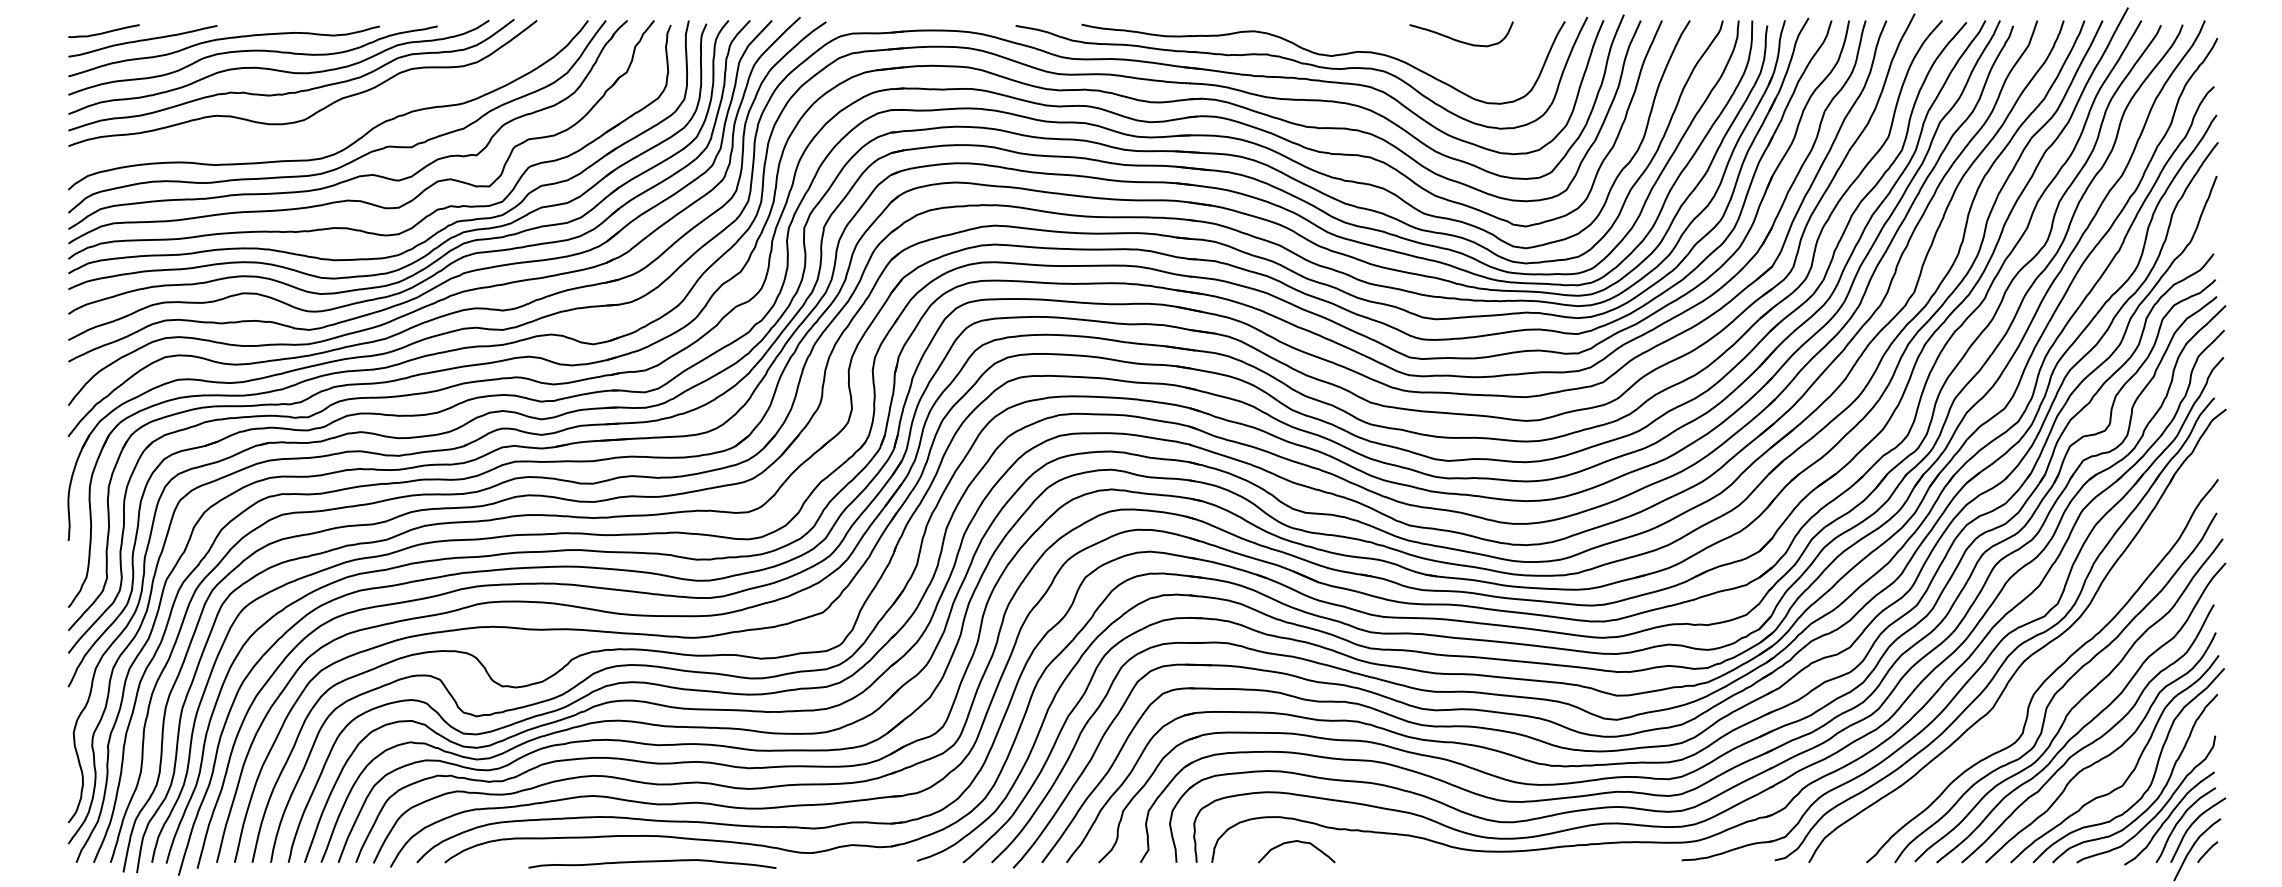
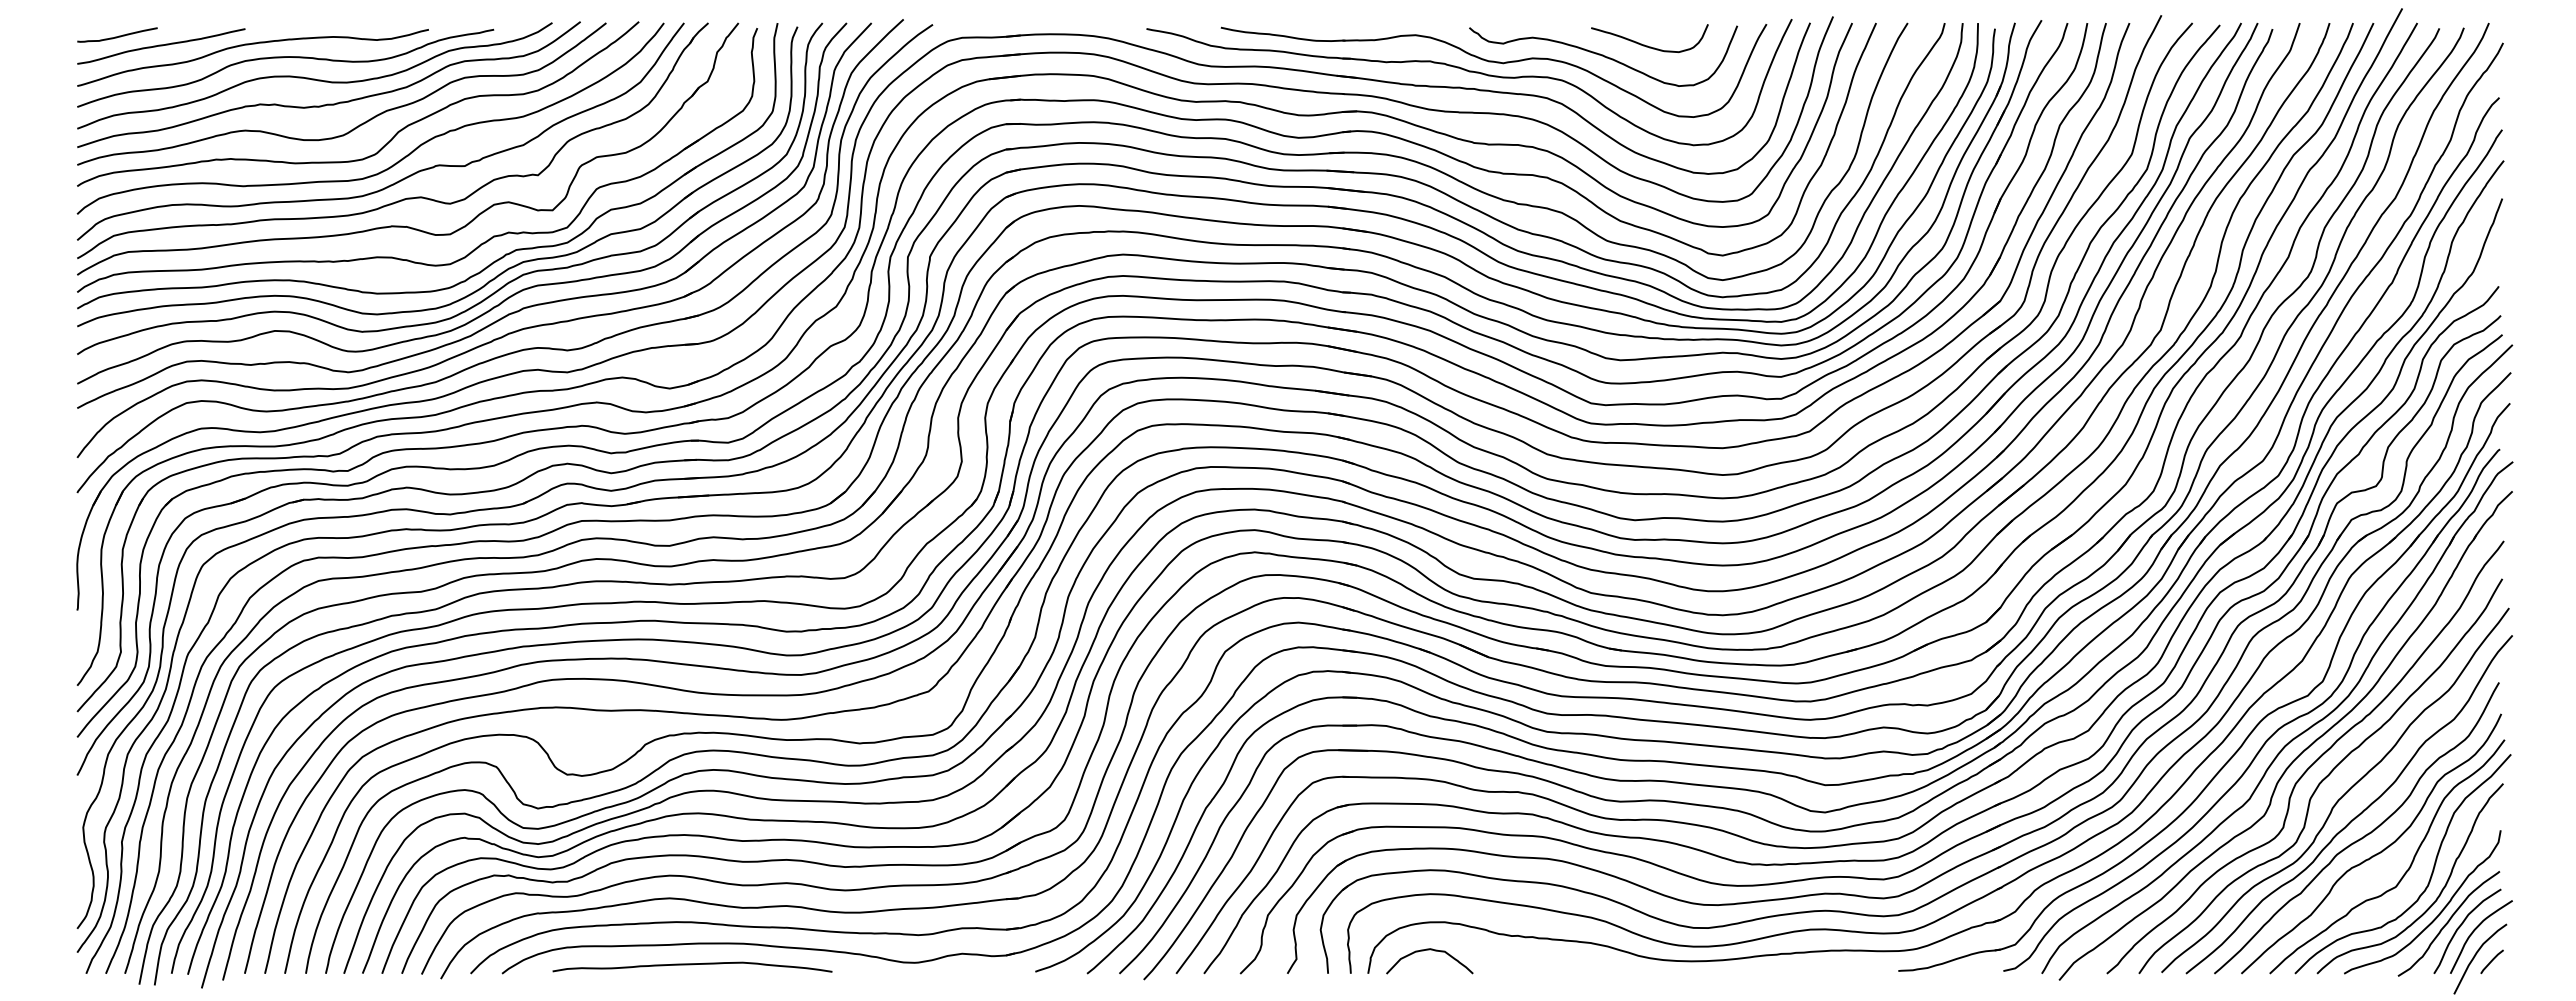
curve: (1420, 49) -> (1603, 55), added
curve: (349, 119) -> (394, 134), added
part: (2036, 668) -> (2298, 754), added
curve: (1296, 842) -> (1429, 950), moved
curve: (652, 862) -> (692, 965), moved

